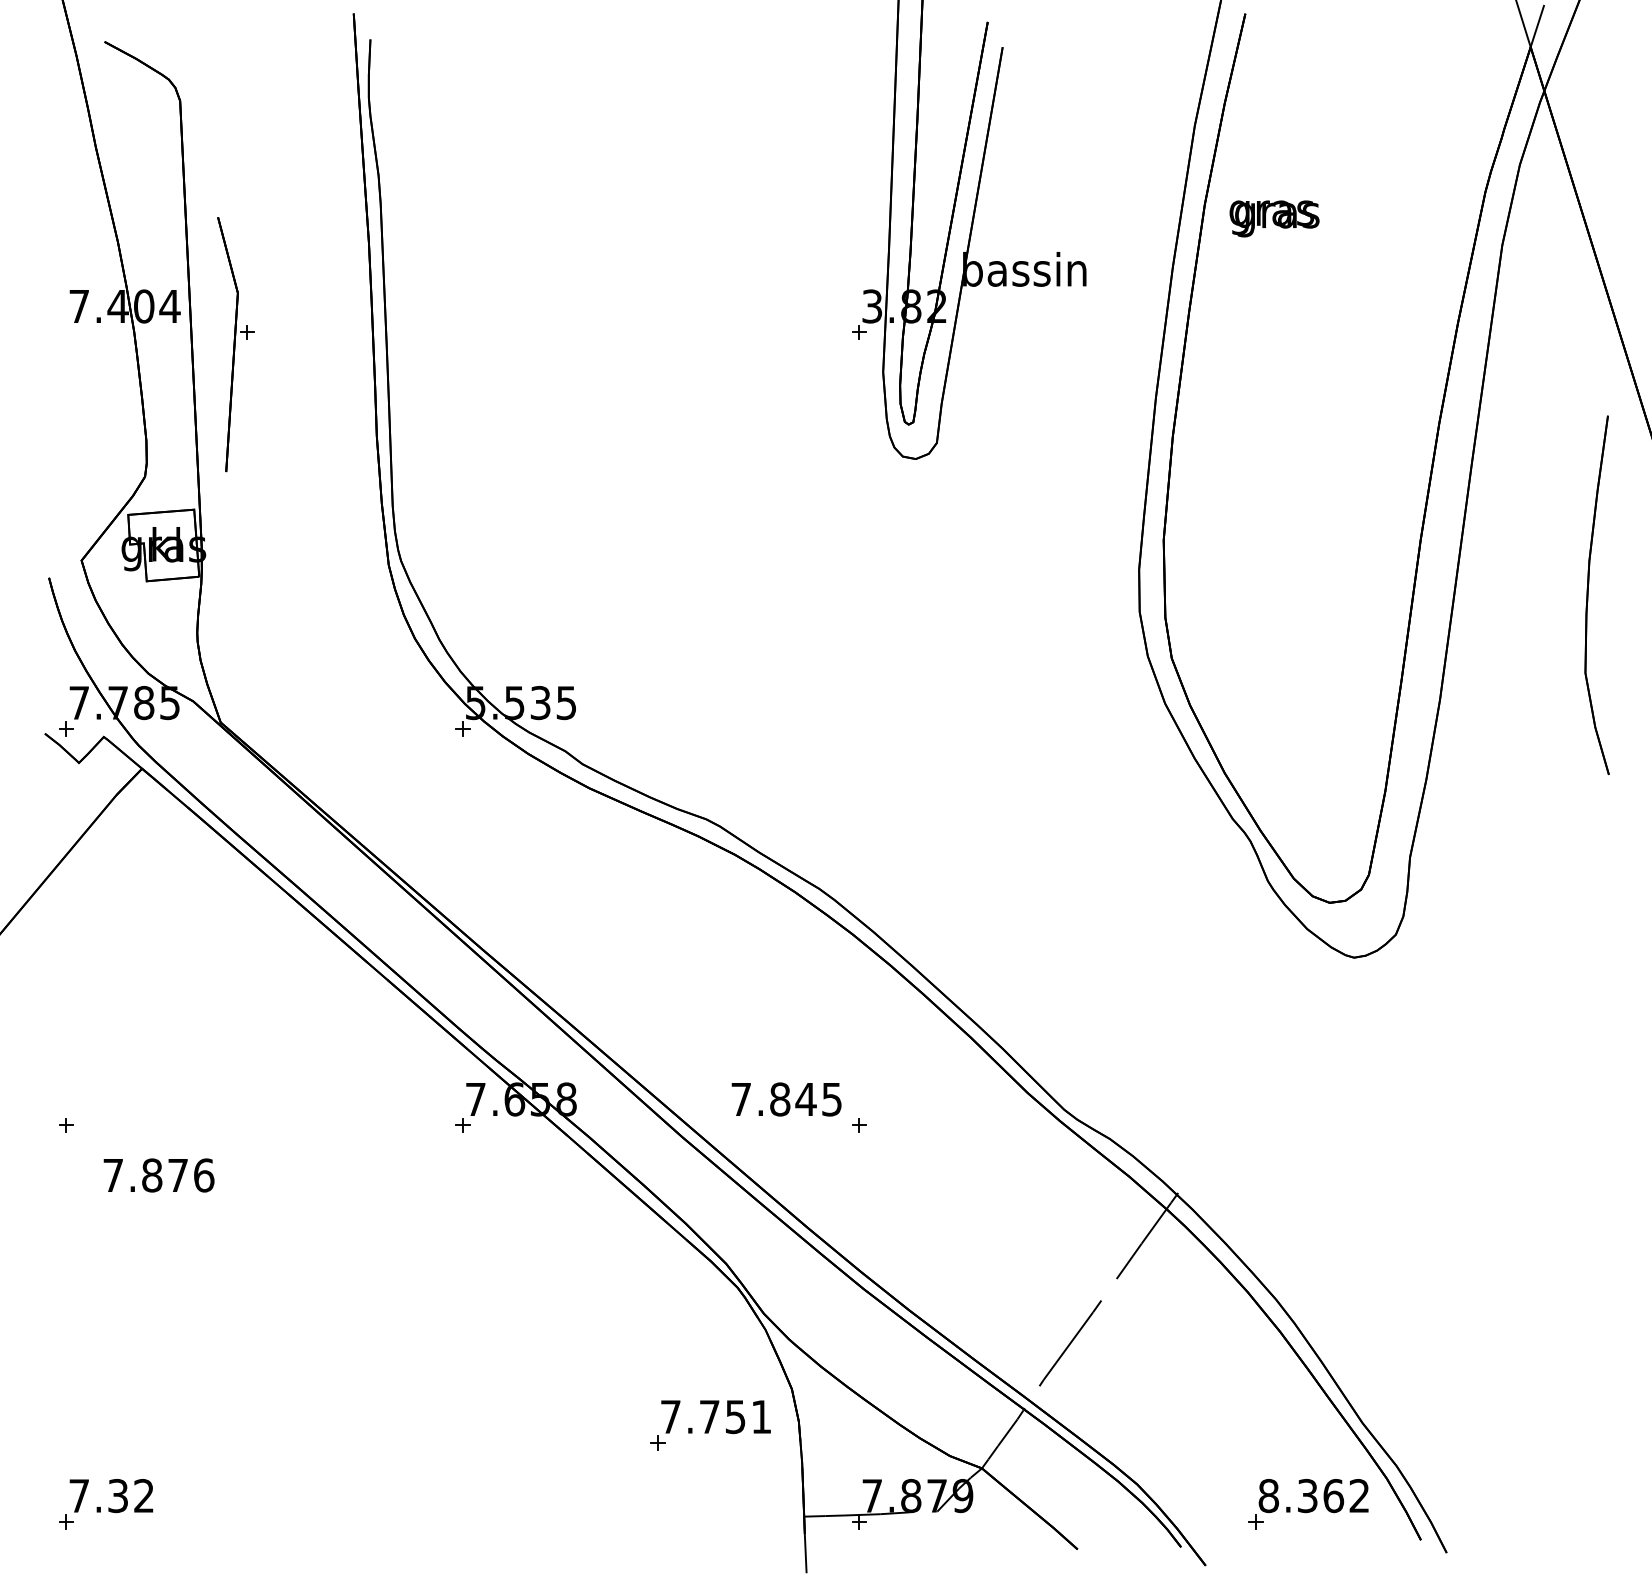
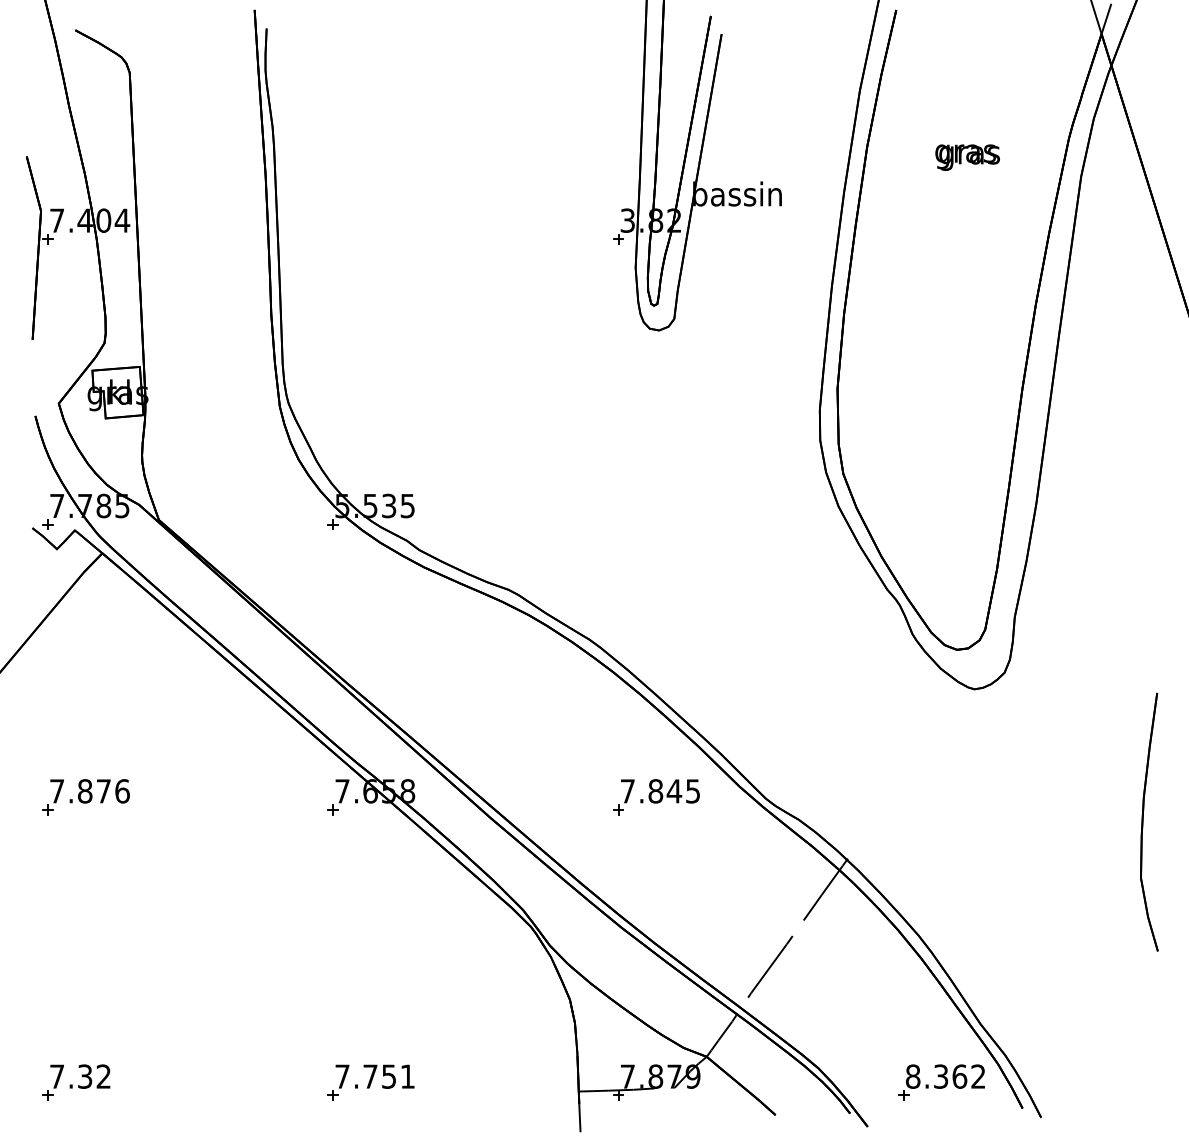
text: (1274, 218) -> (967, 157), moved
part: (235, 344) -> (39, 248), moved
part: (1588, 595) -> (1143, 822), moved
text: (786, 1099) -> (660, 791), moved
text: (158, 1175) -> (89, 791), moved
part: (710, 1425) -> (371, 1082), moved

